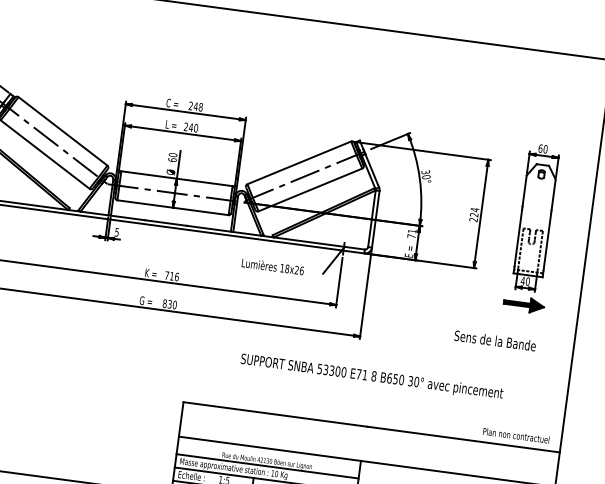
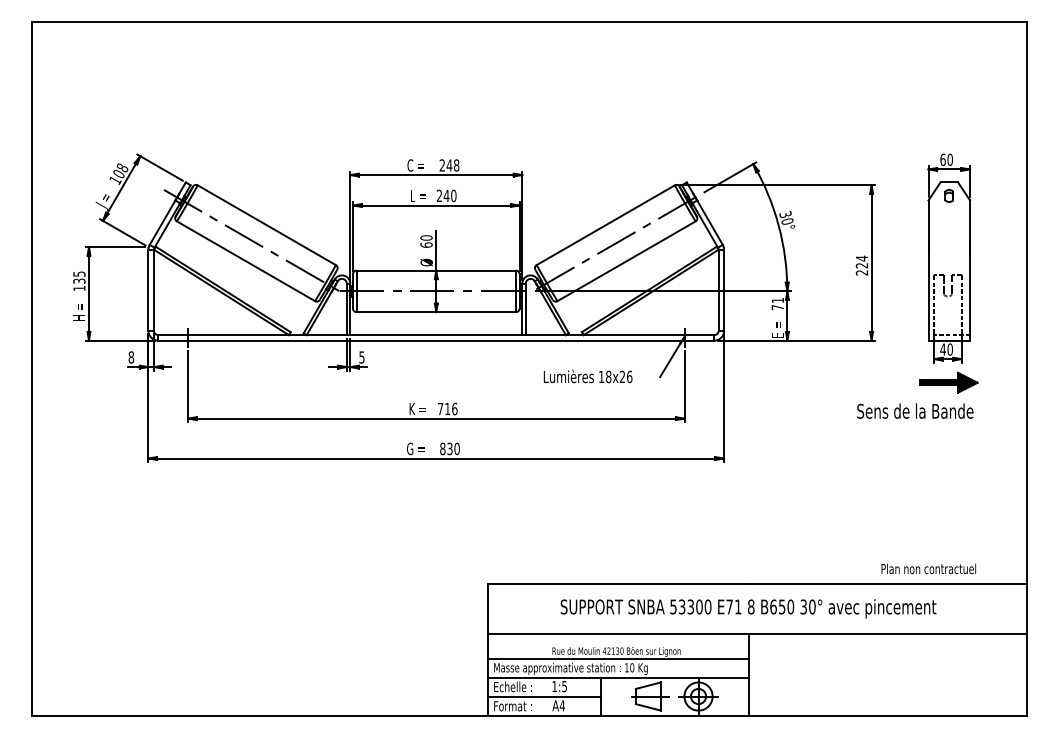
text: (495, 340) -> (915, 410), moved
text: (372, 377) -> (748, 608), moved
text: (516, 435) -> (928, 568), moved

